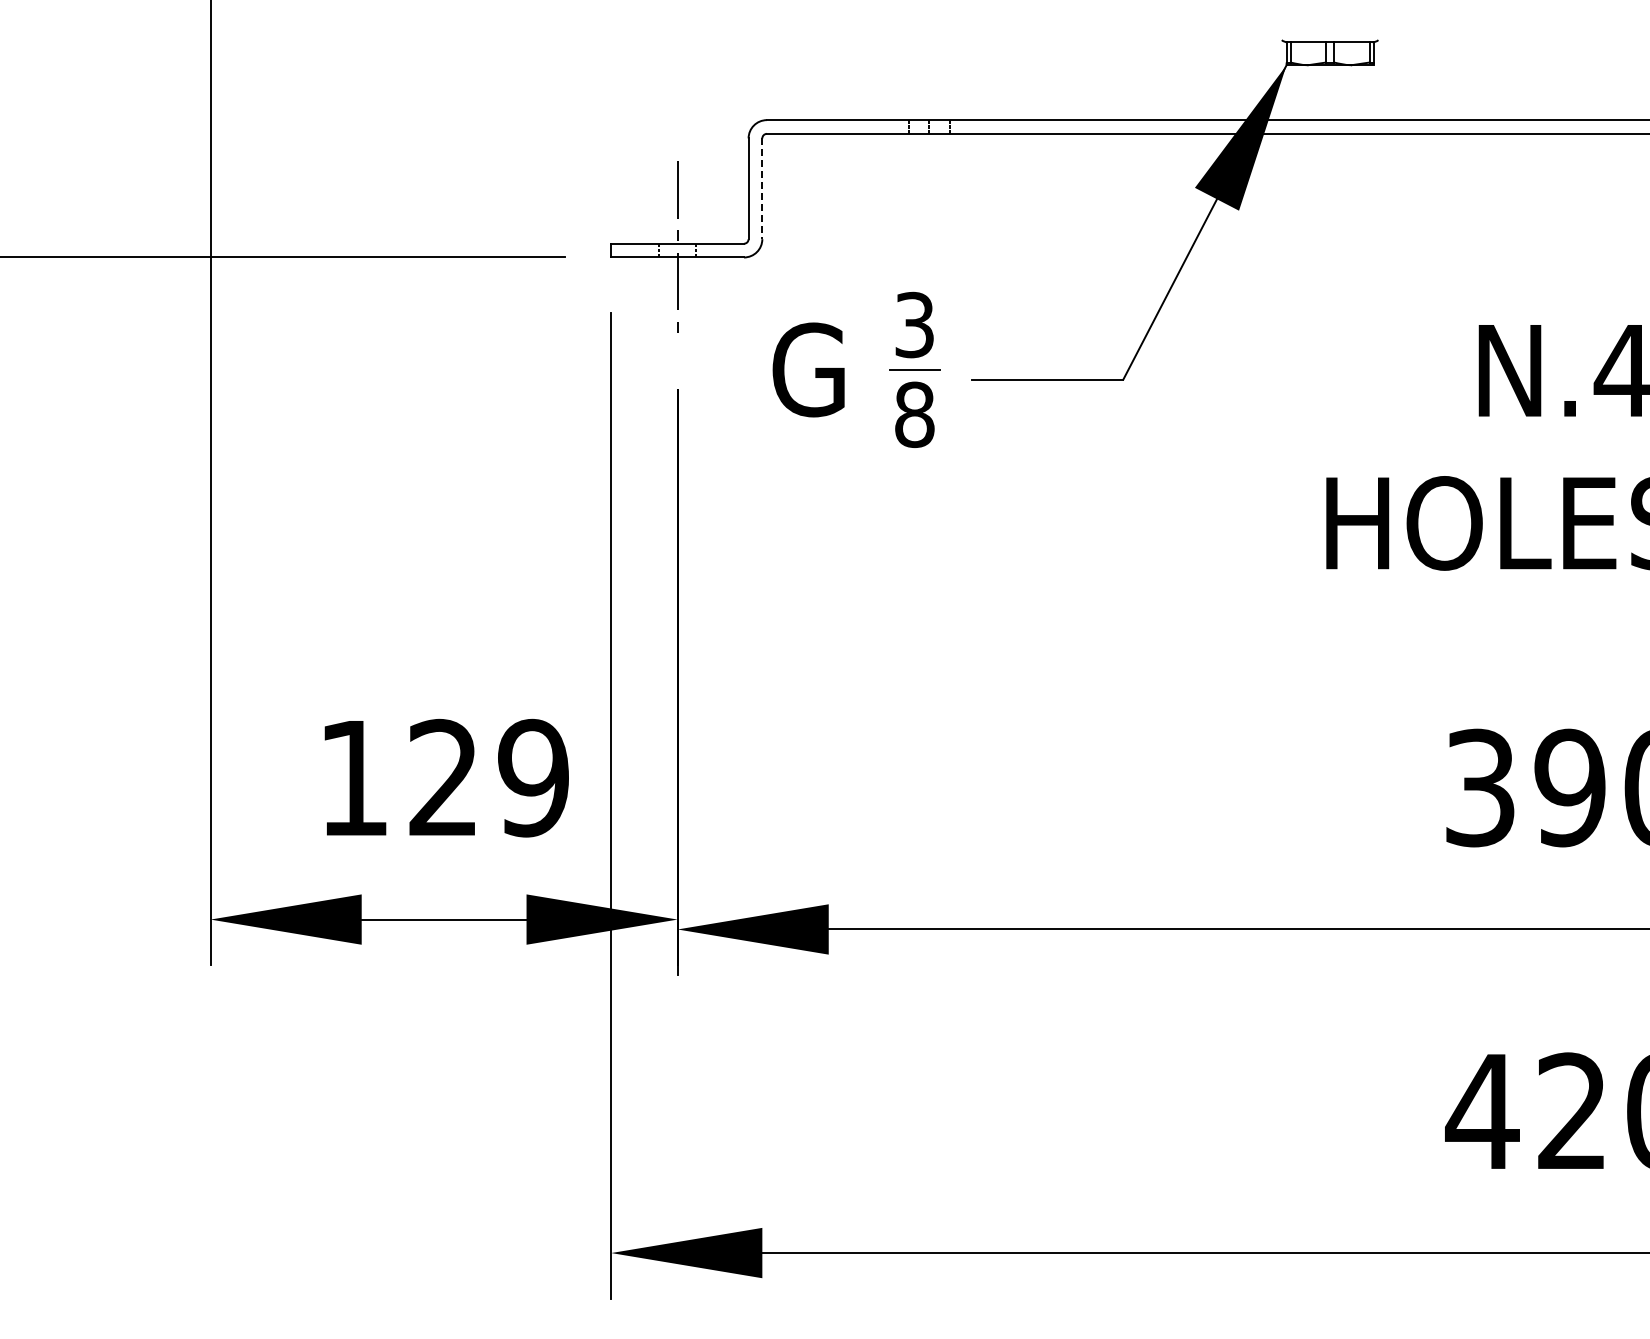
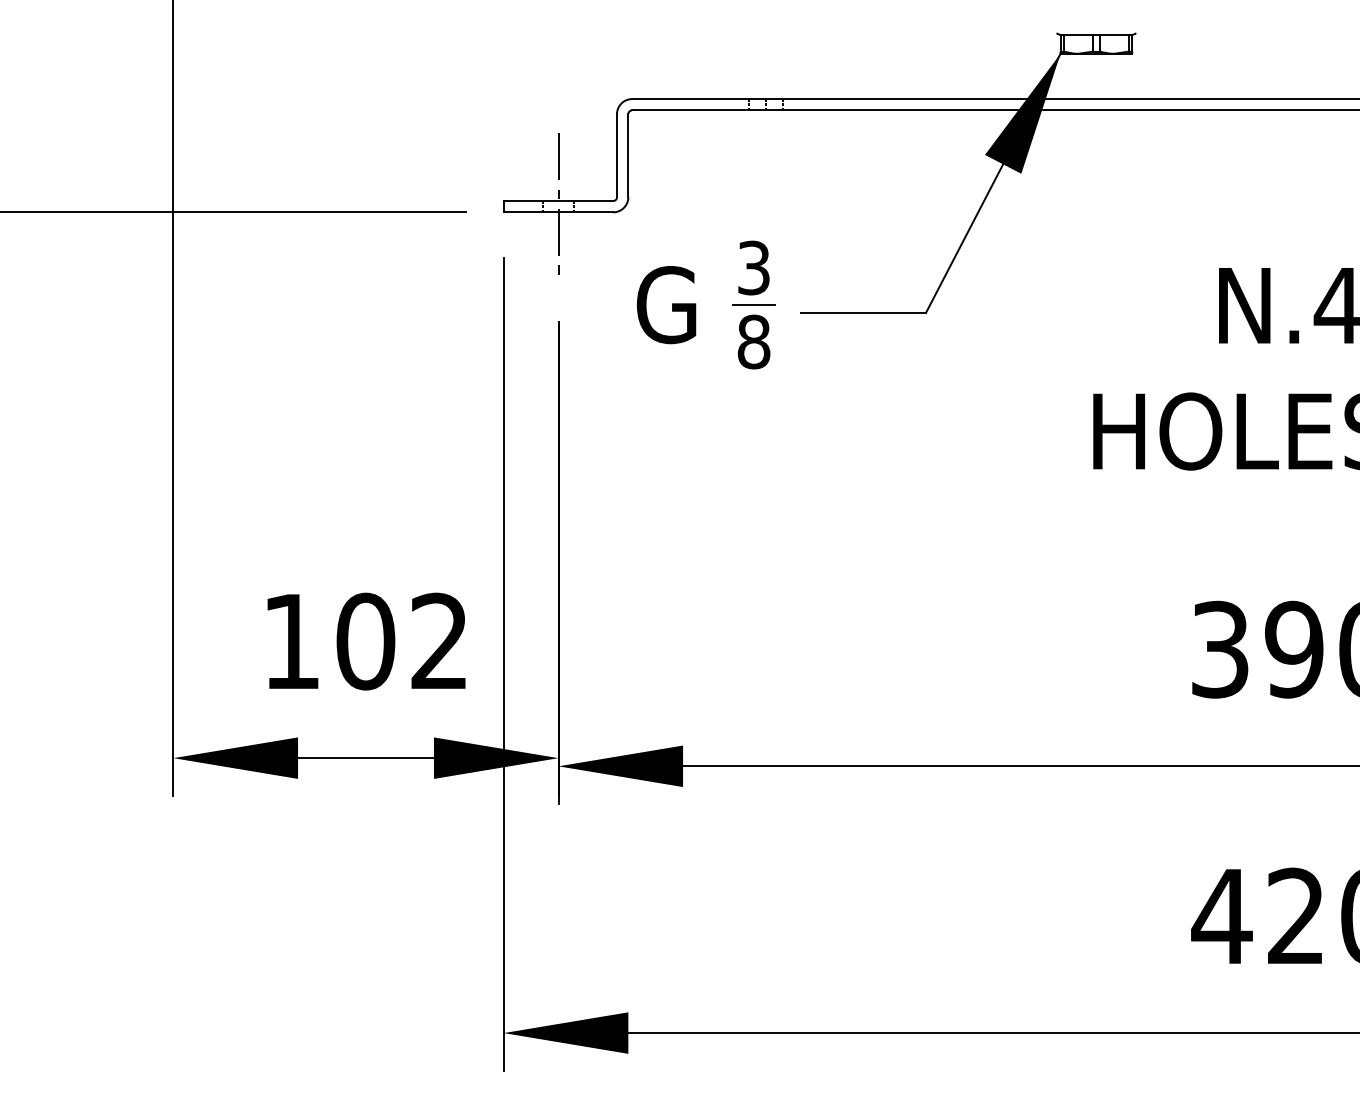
line: (762, 189) -> (628, 156), dashed -> solid
text: (488, 777) -> (402, 641), 129 -> 102

